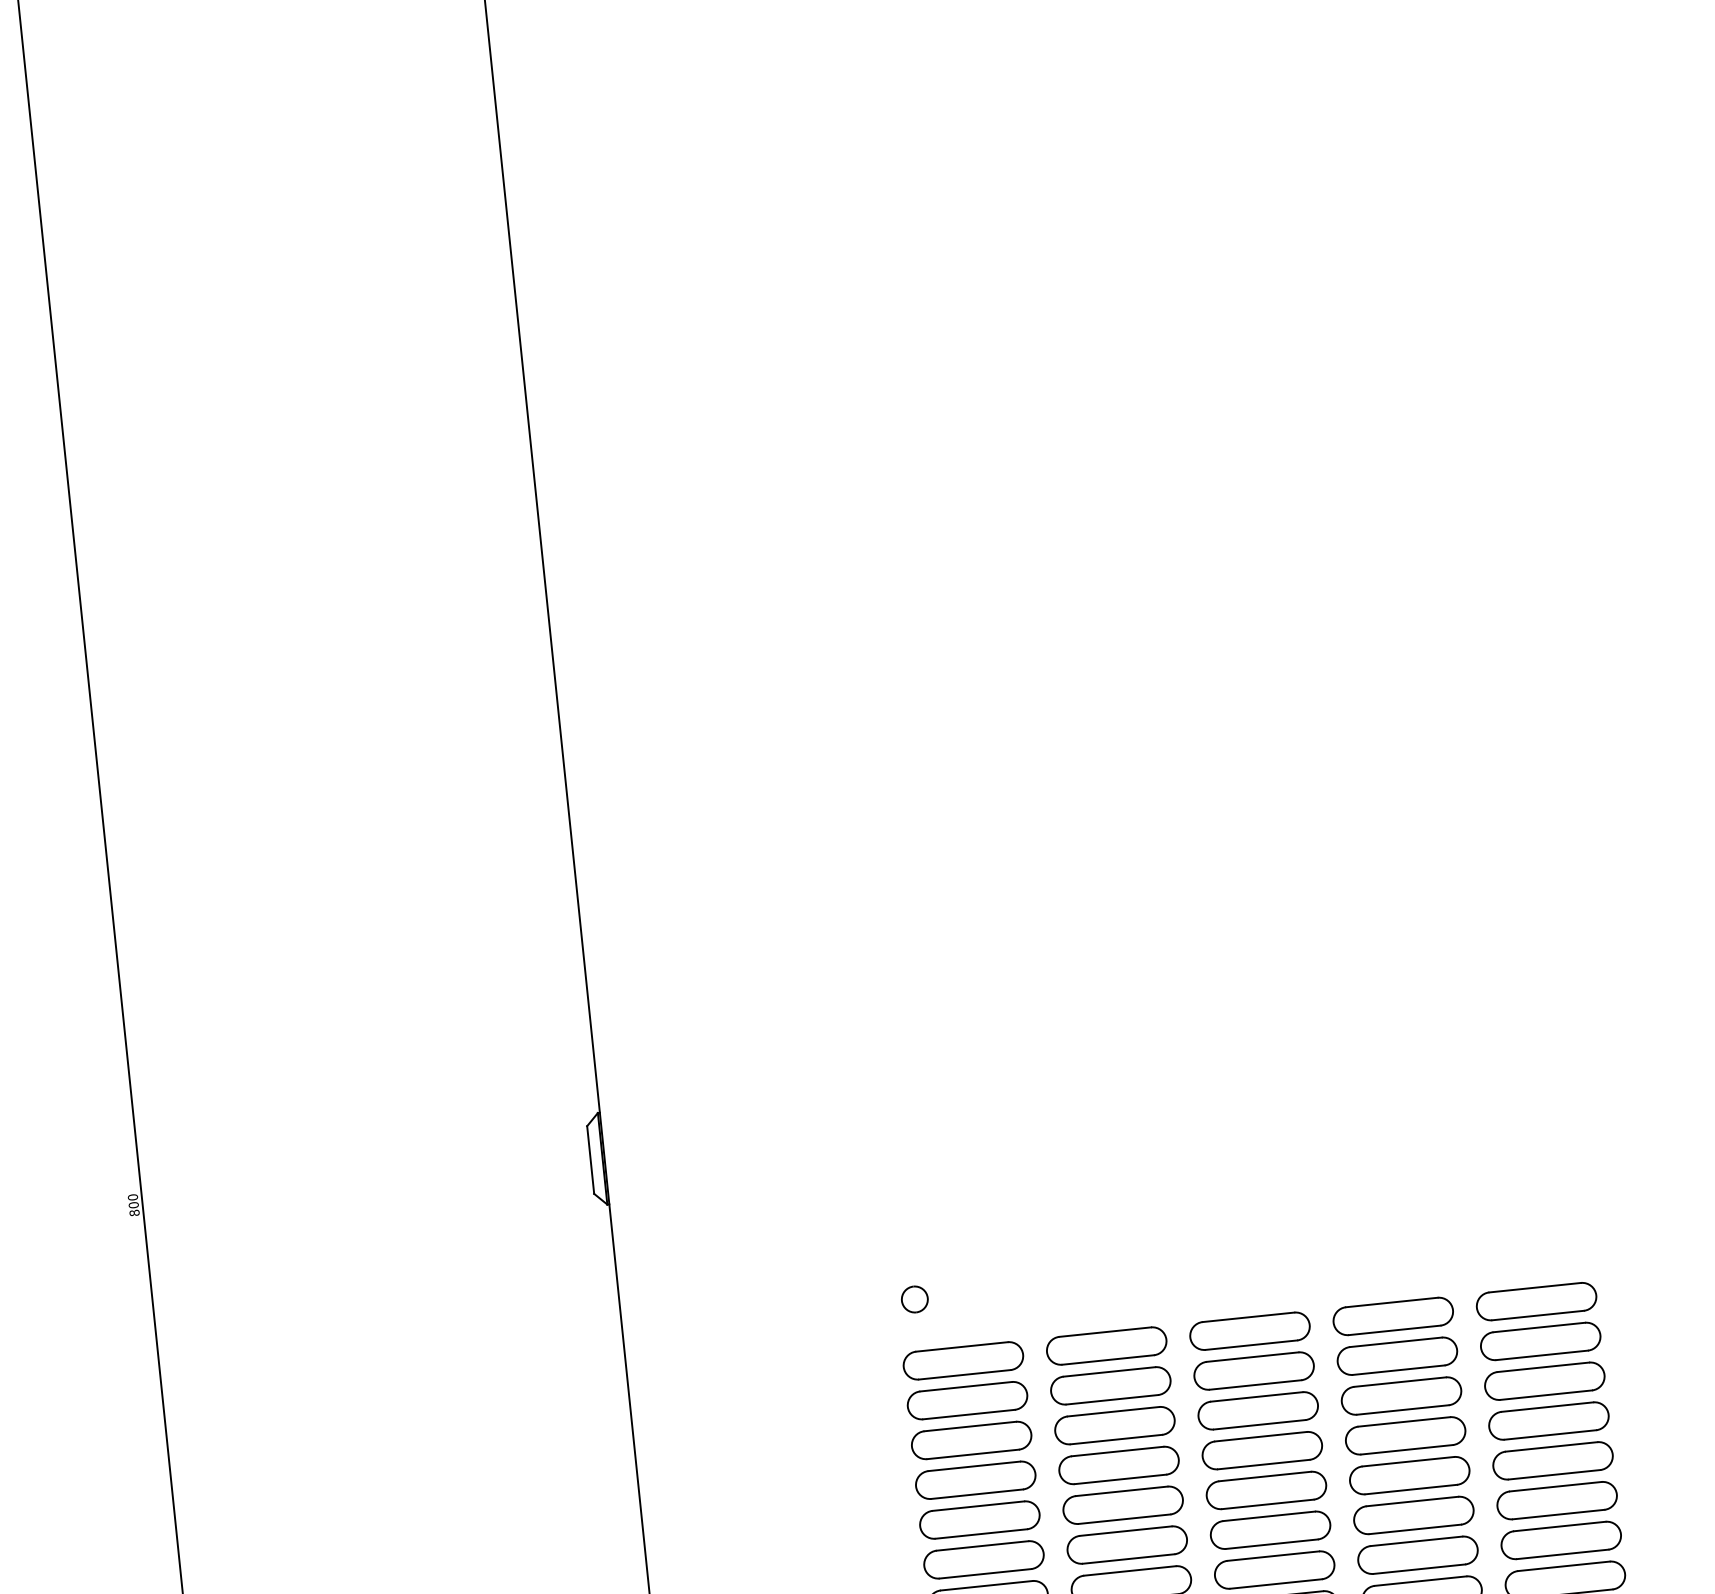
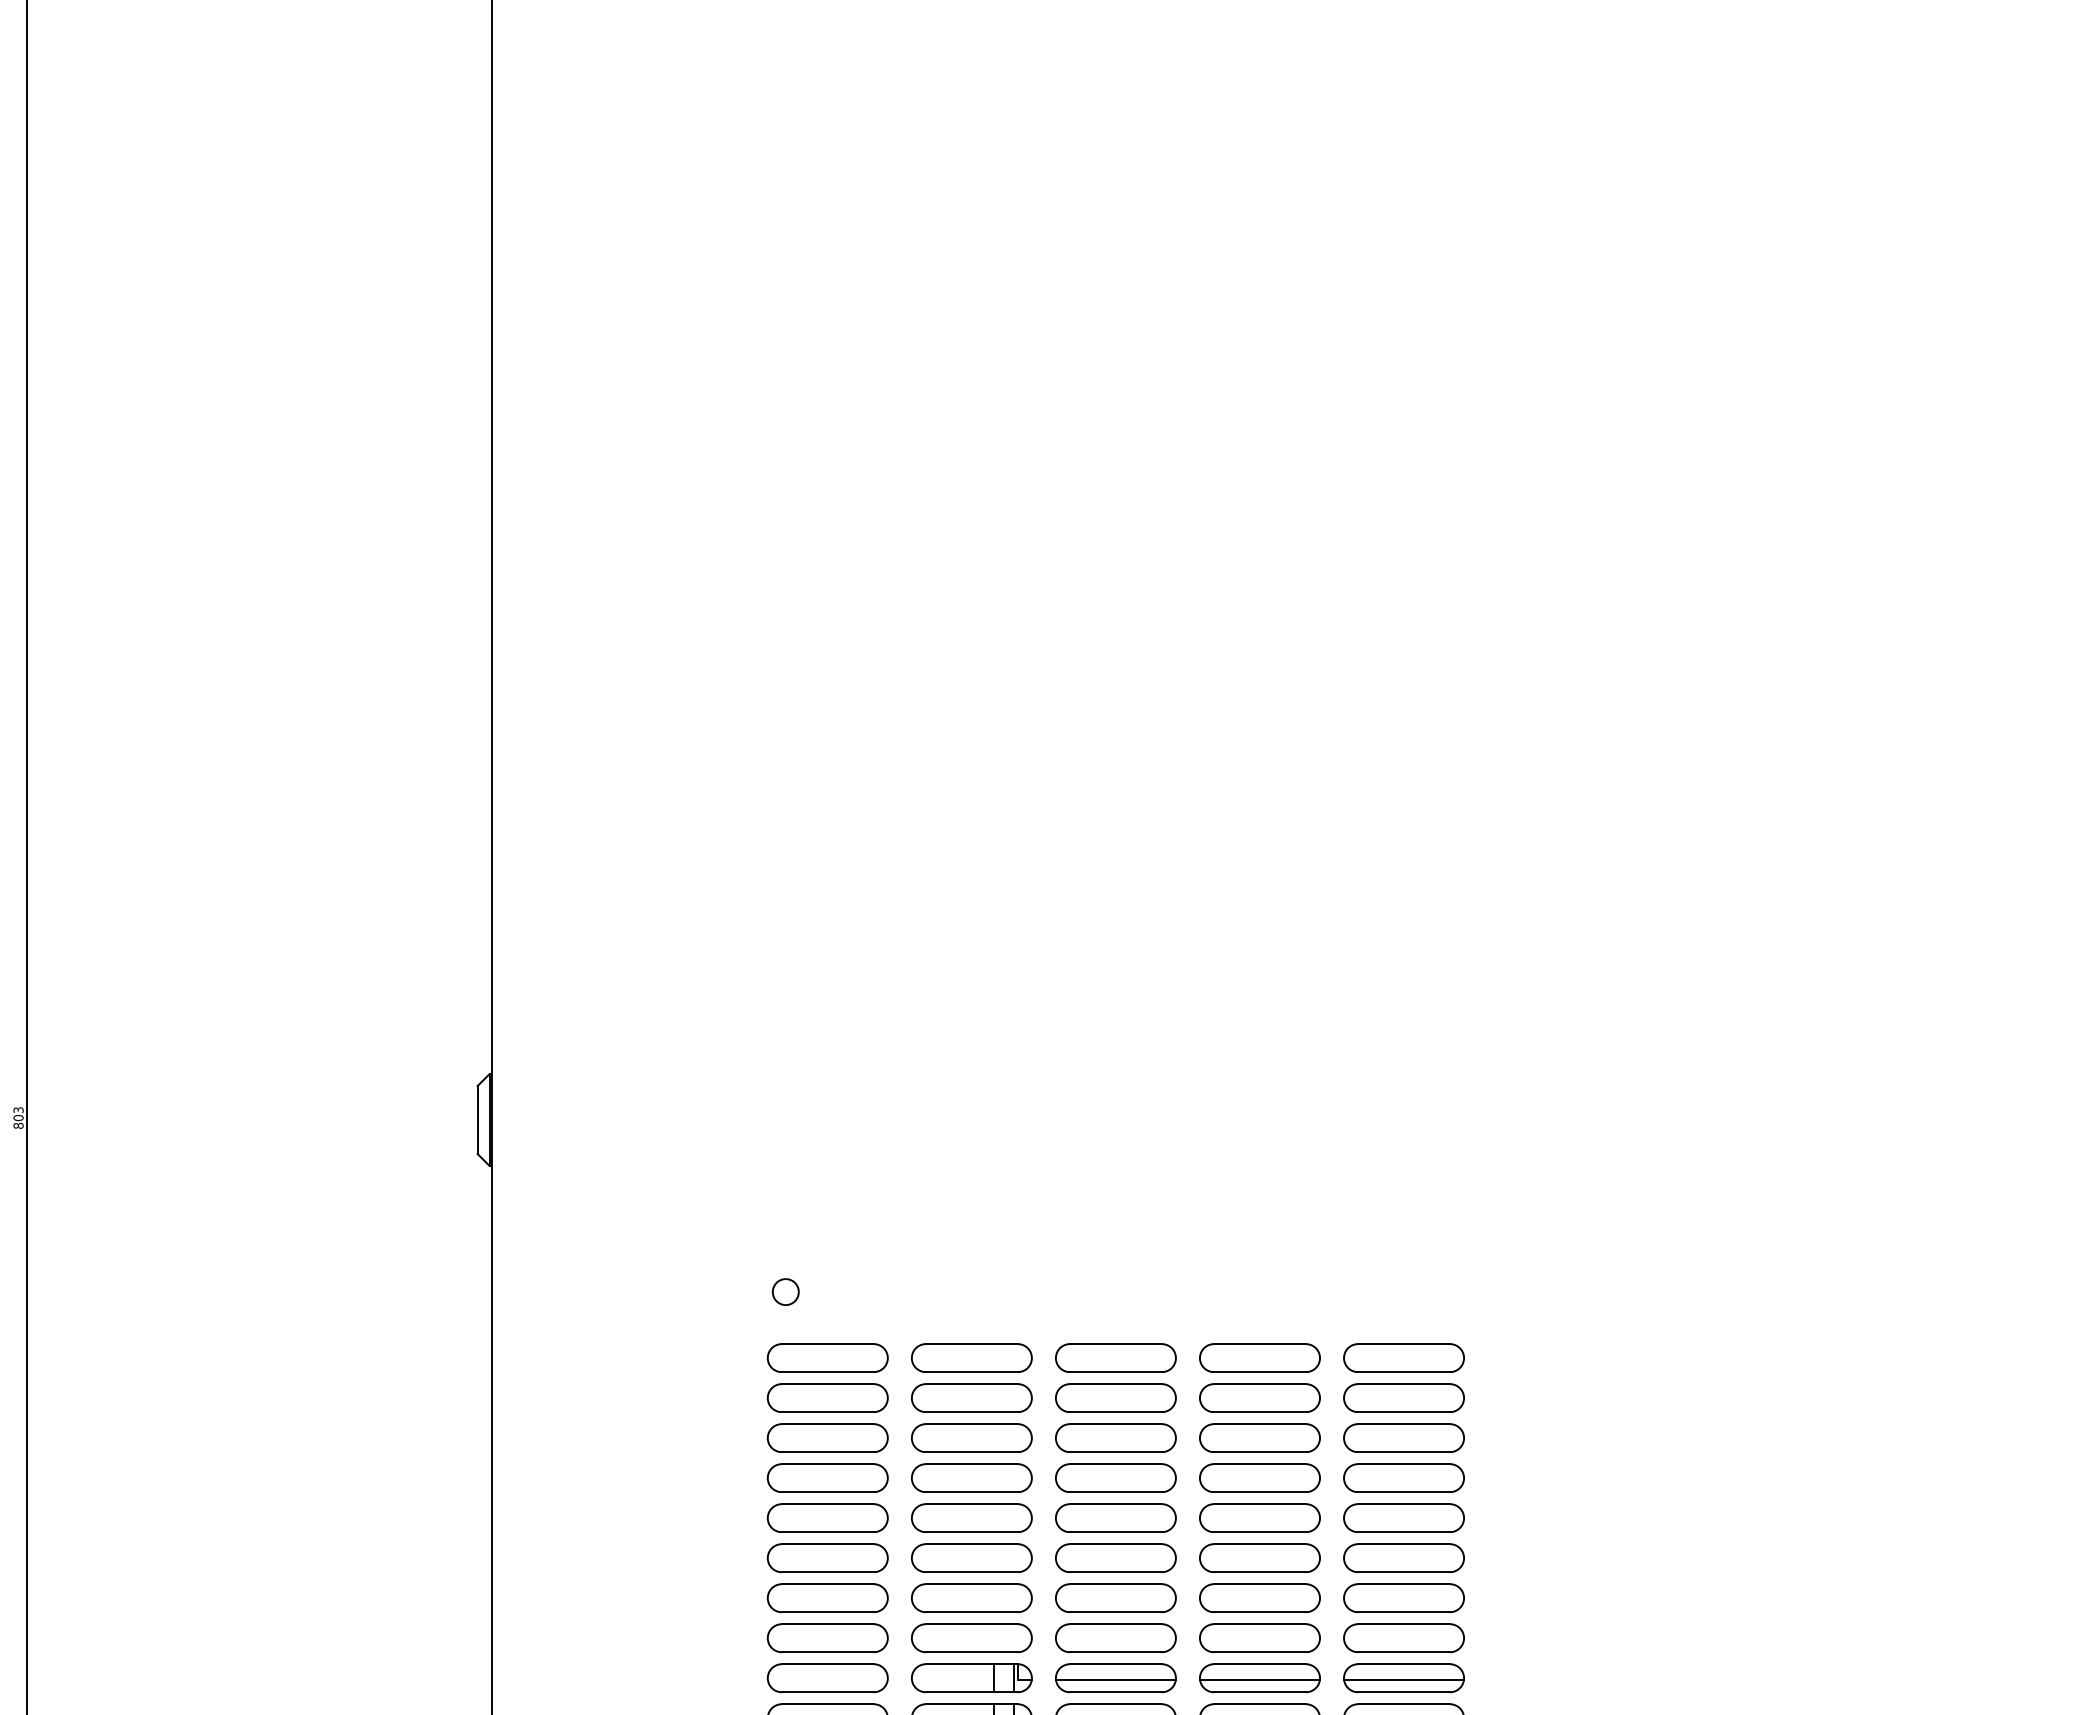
text: (132, 1197) -> (18, 1110), 800 -> 803

